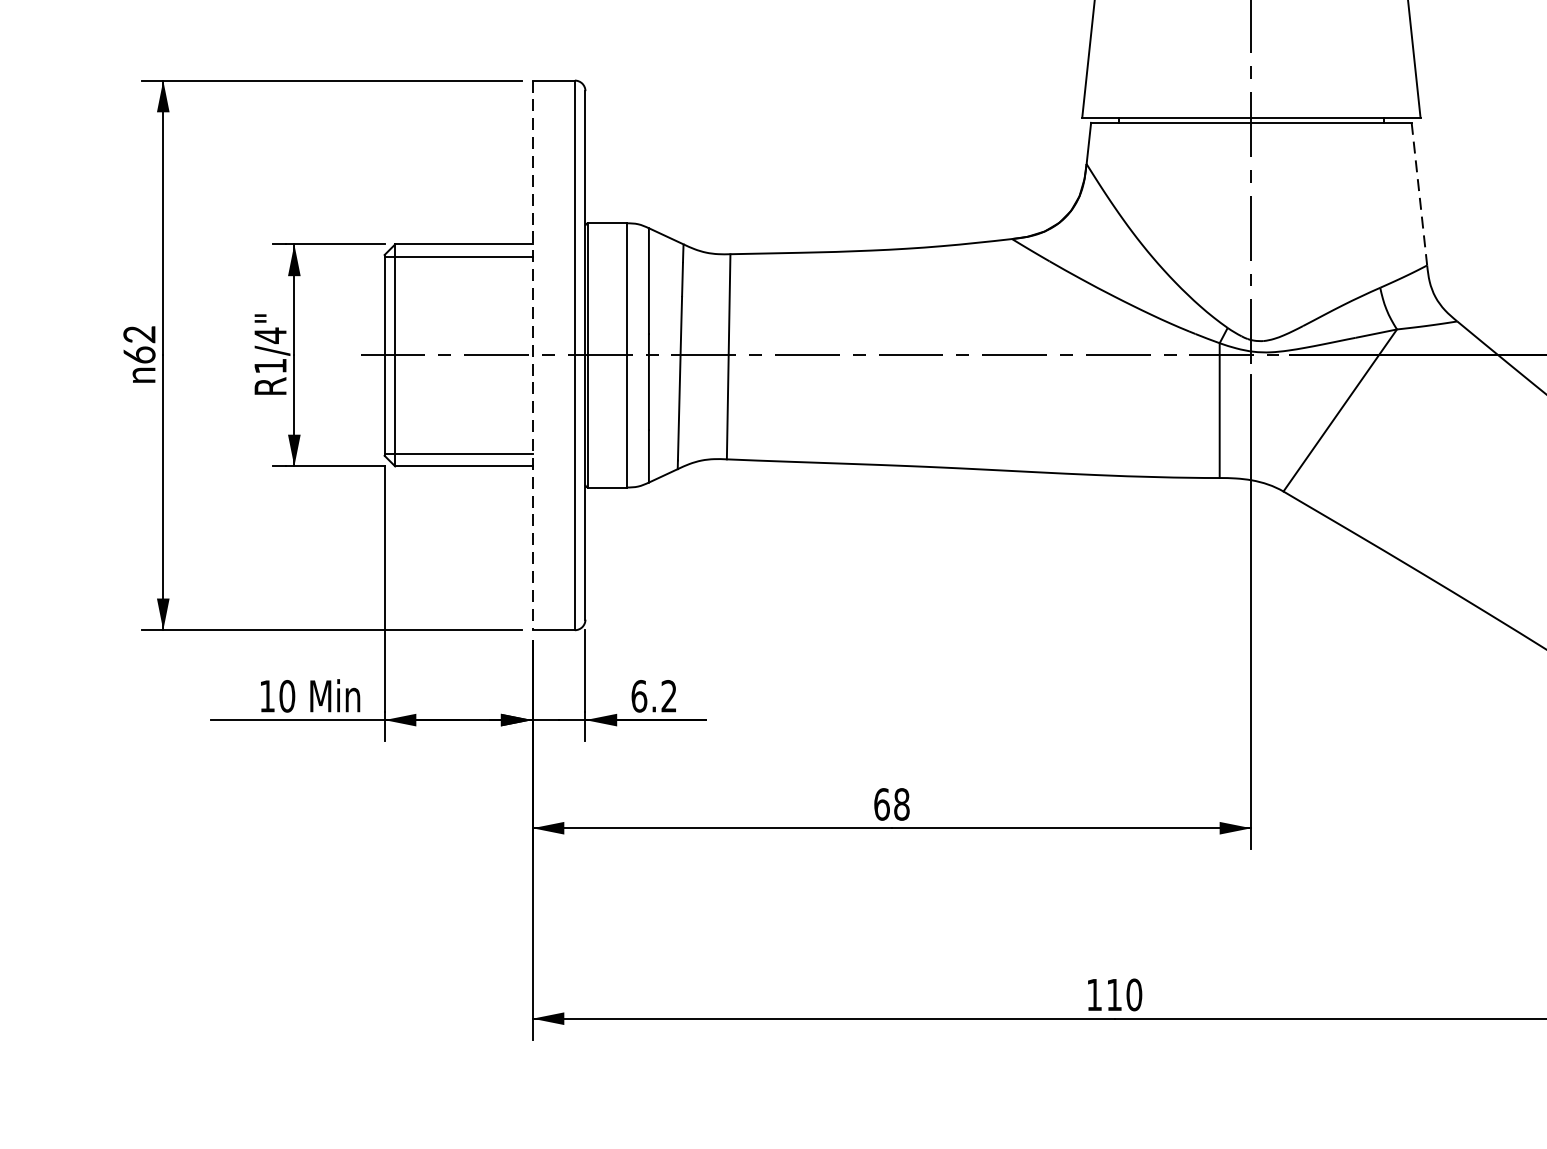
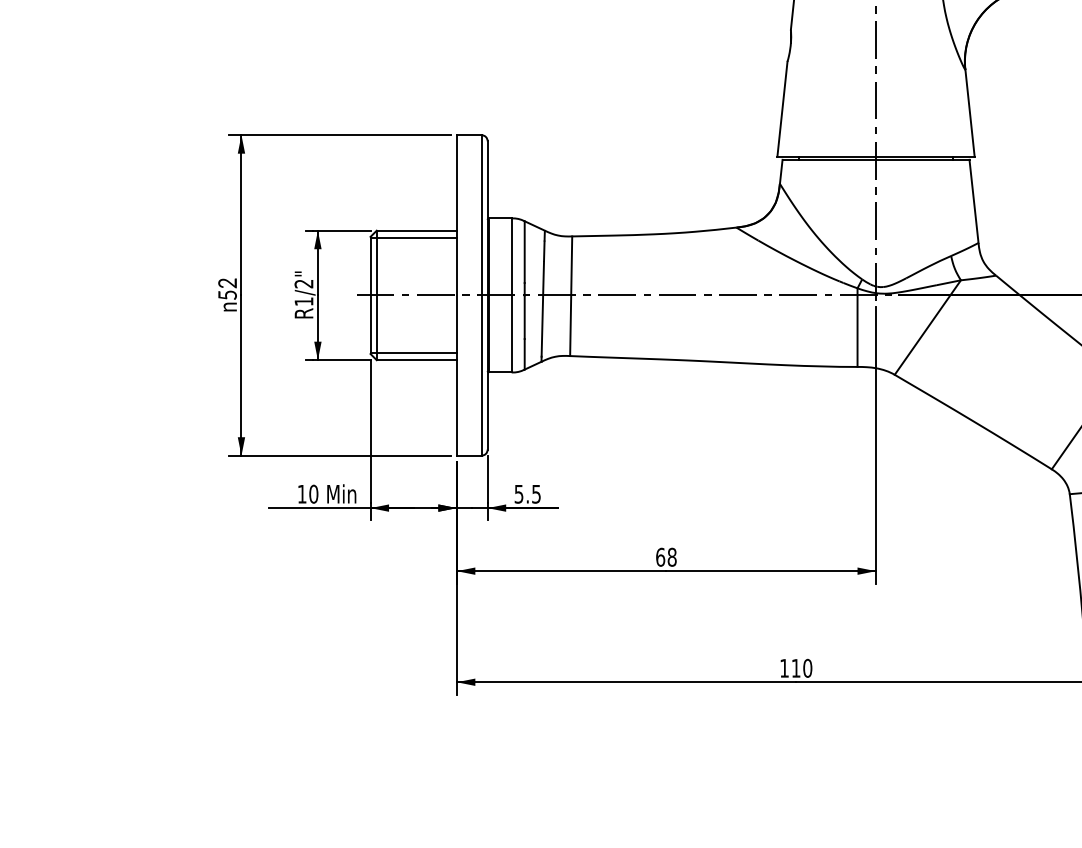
line: (1420, 194) -> (974, 201), dashed -> solid
text: (269, 334) -> (303, 283), R1/4" -> R1/2"
text: (139, 355) -> (227, 295), 62 -> 52
line: (531, 355) -> (456, 295), dashed -> solid
text: (653, 695) -> (527, 493), 6.2 -> 5.5

